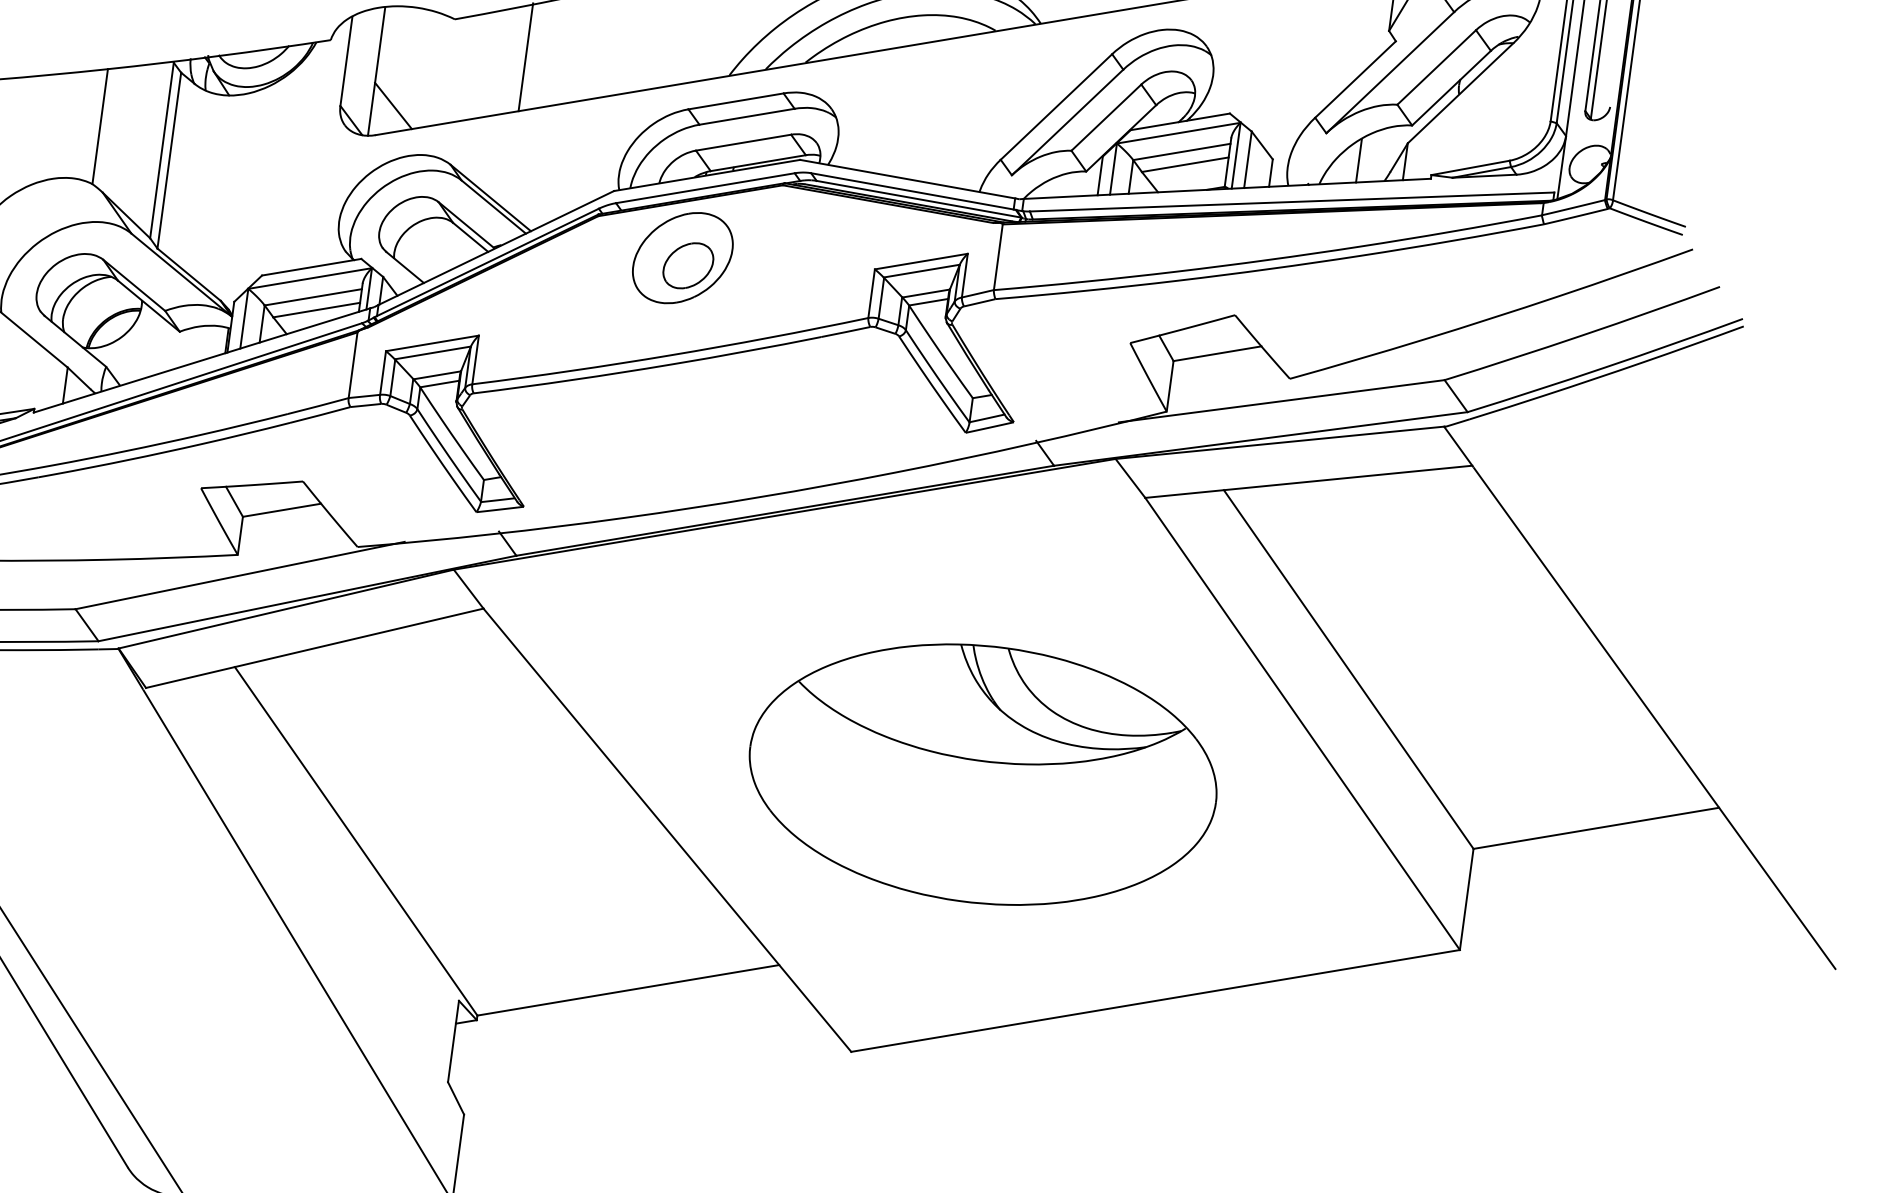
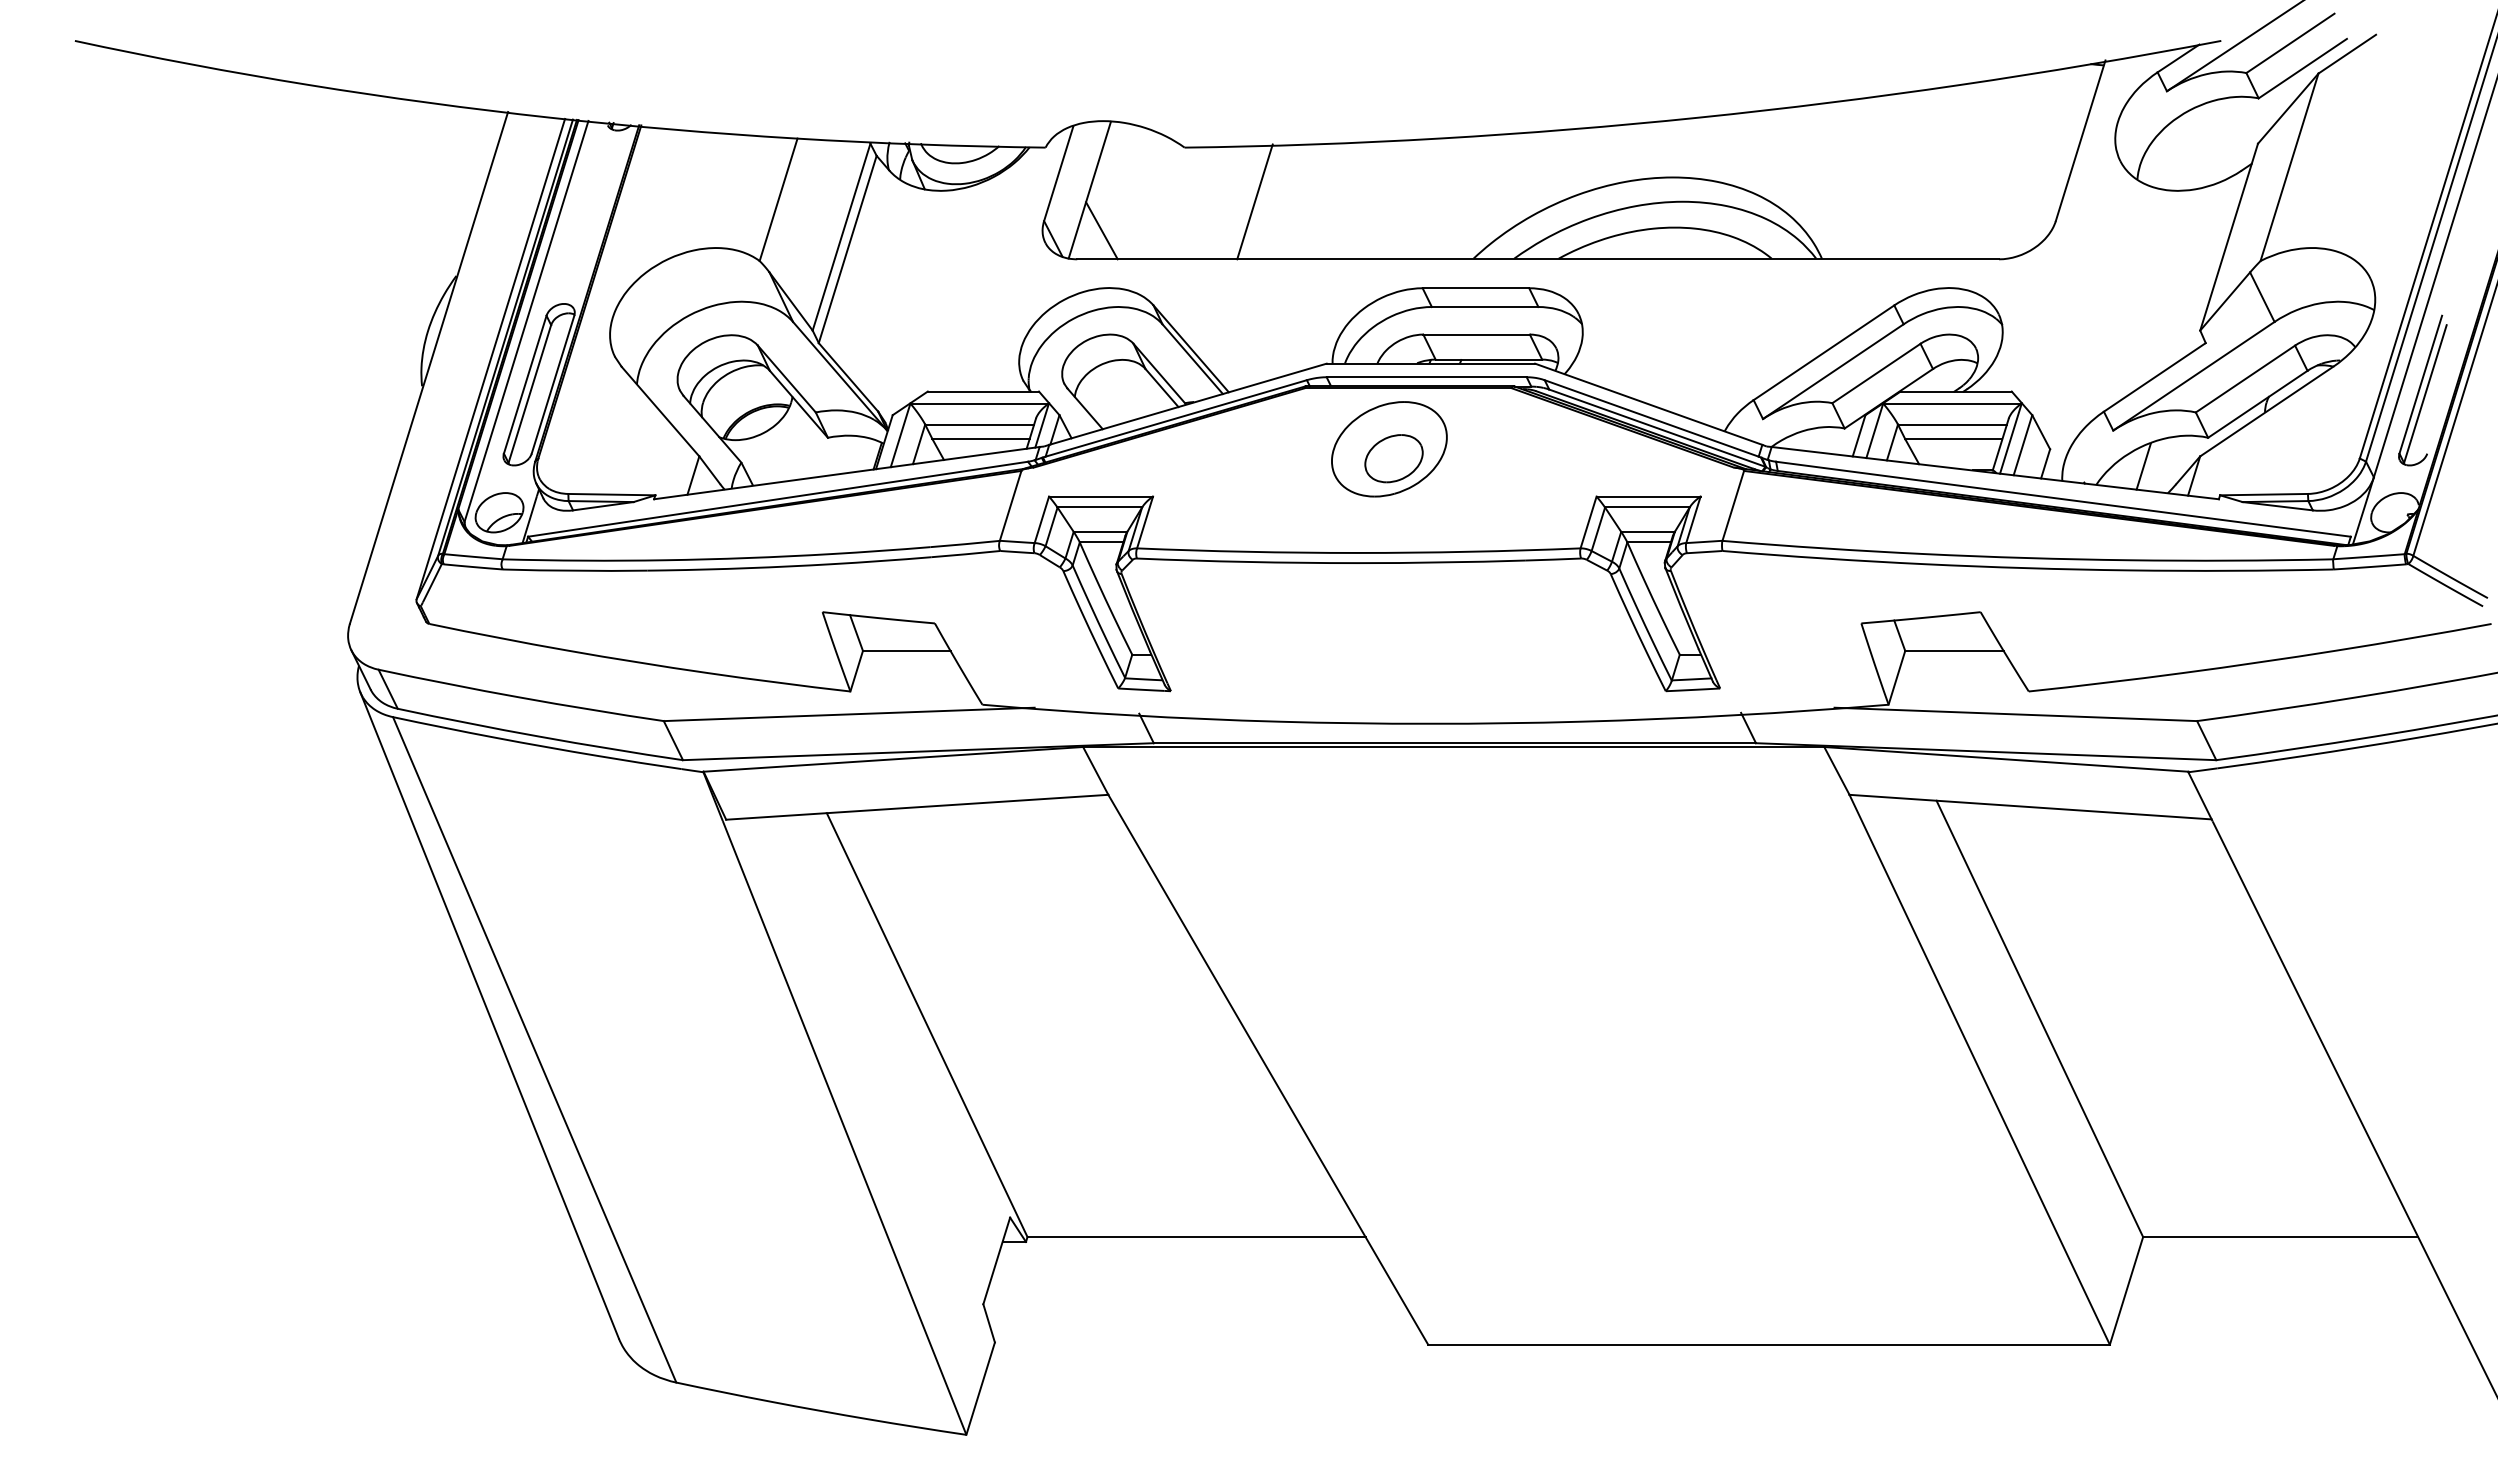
part: (983, 774) -> (1622, 1066), removed

